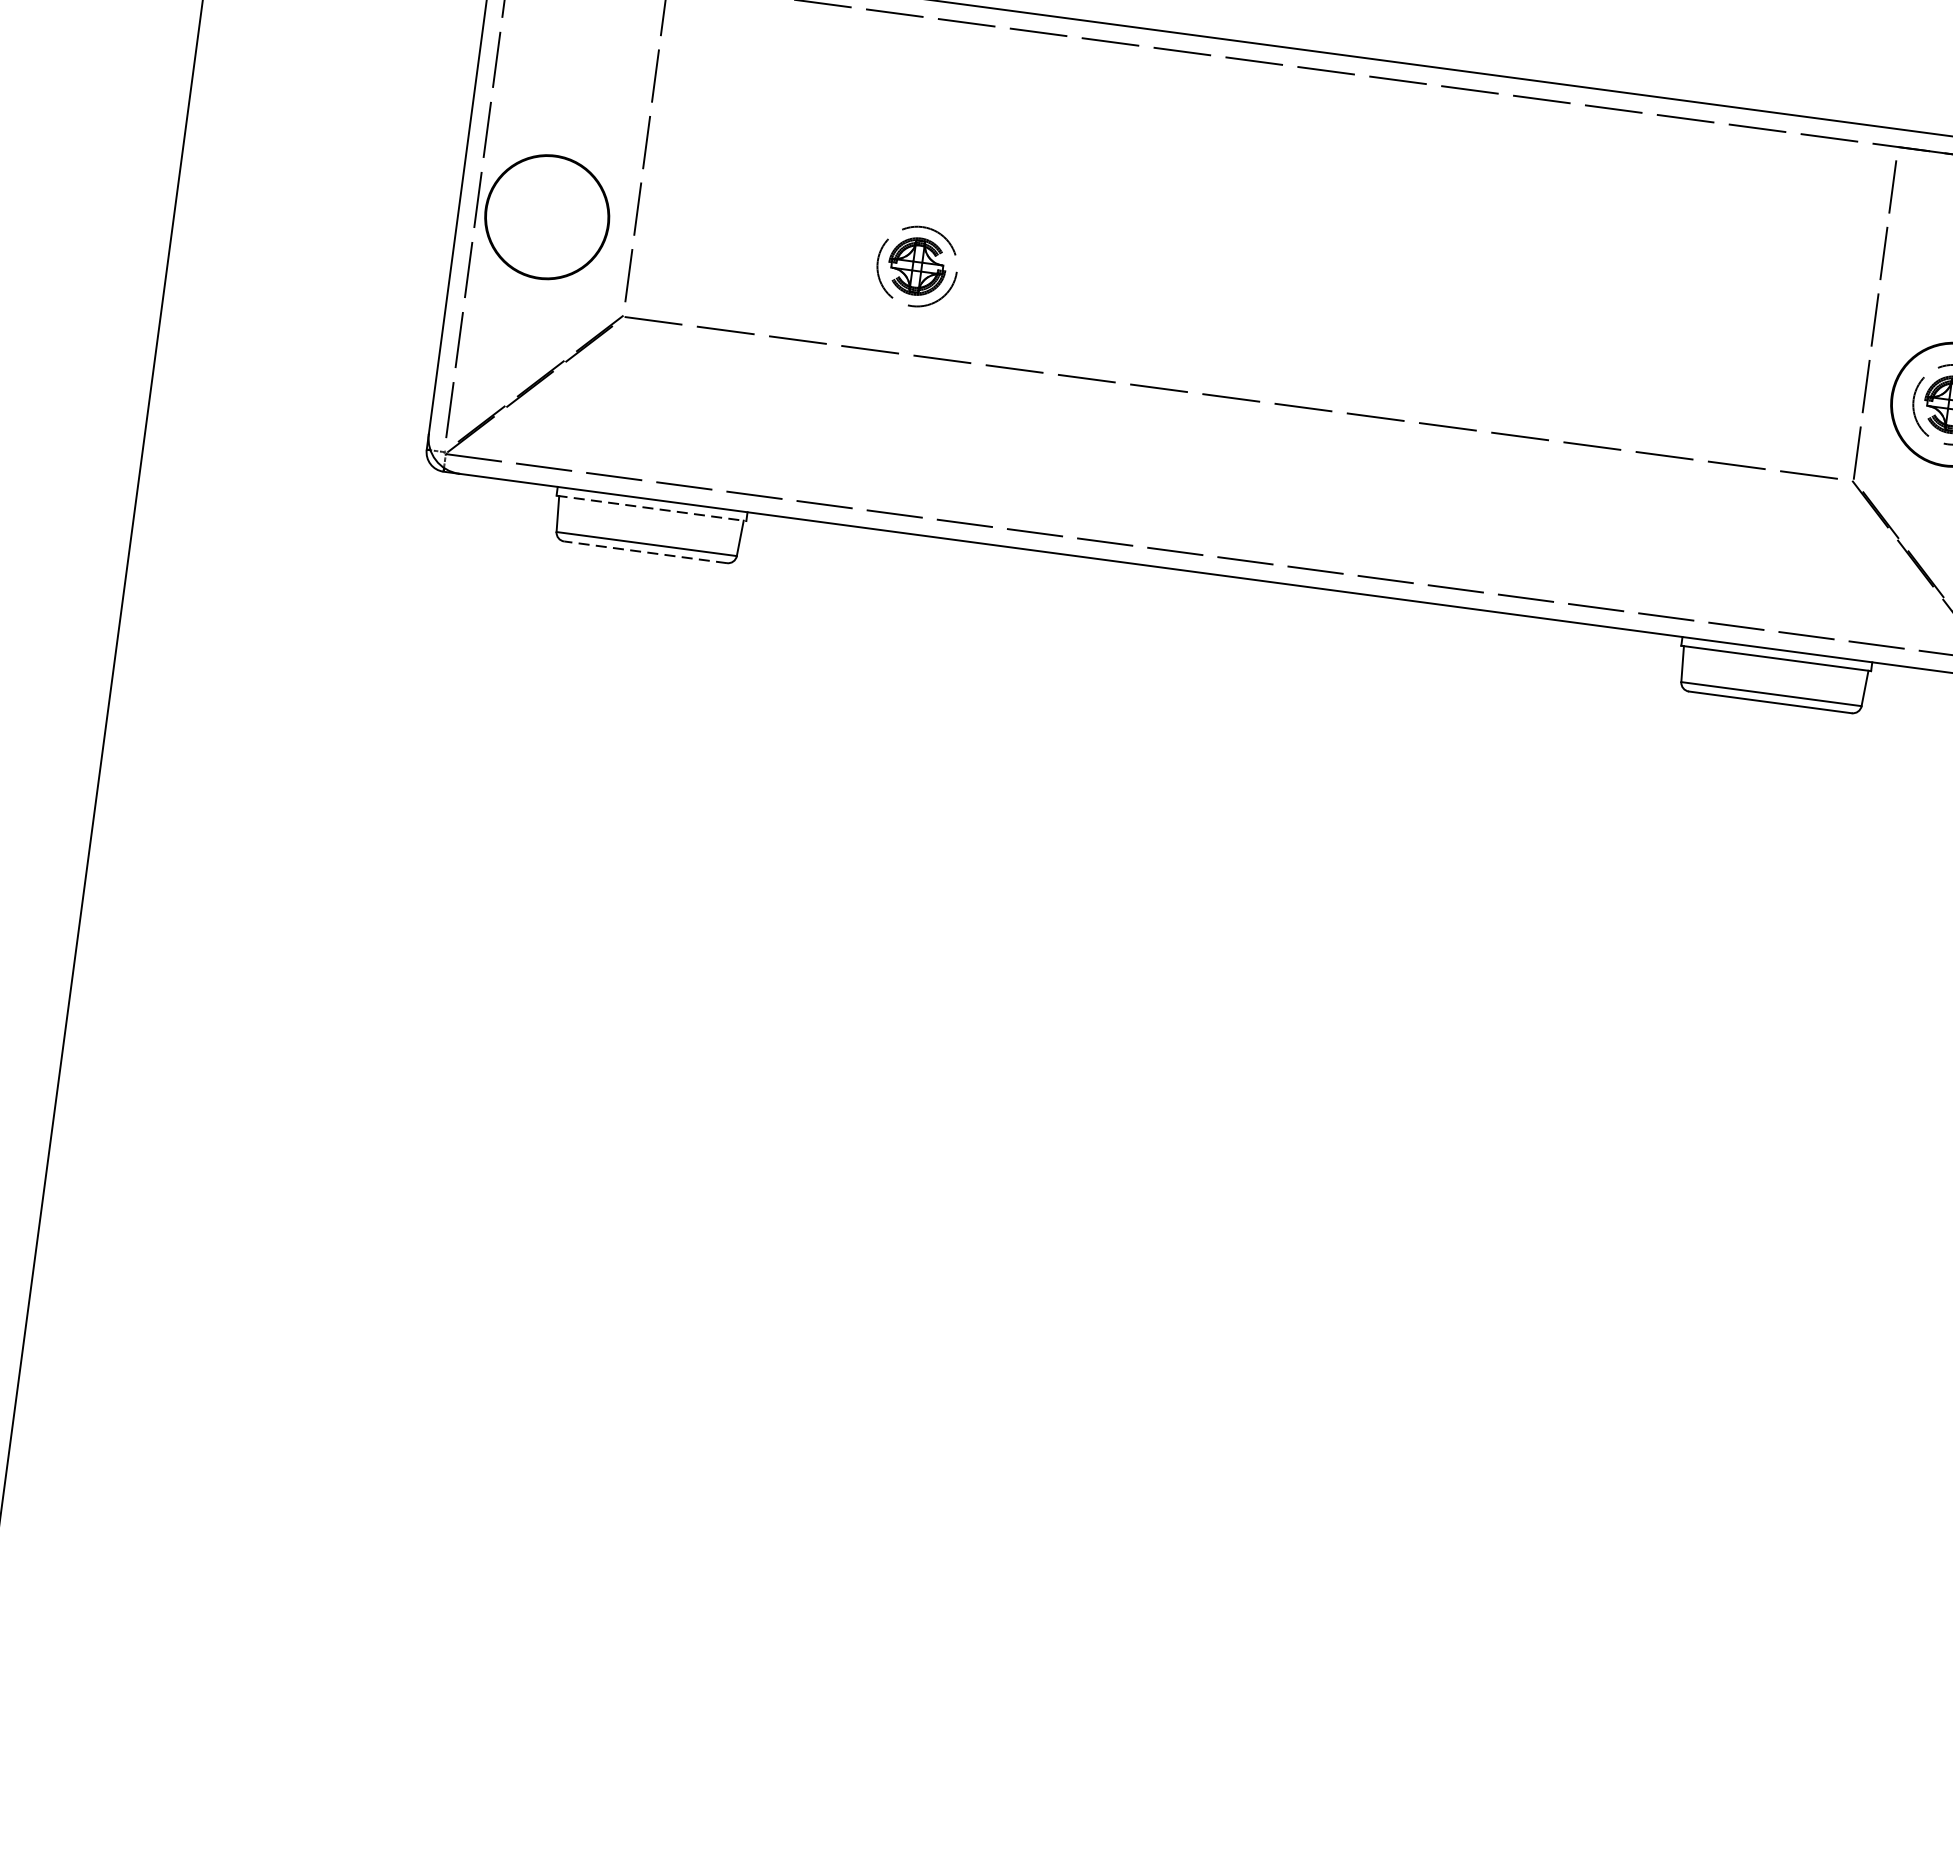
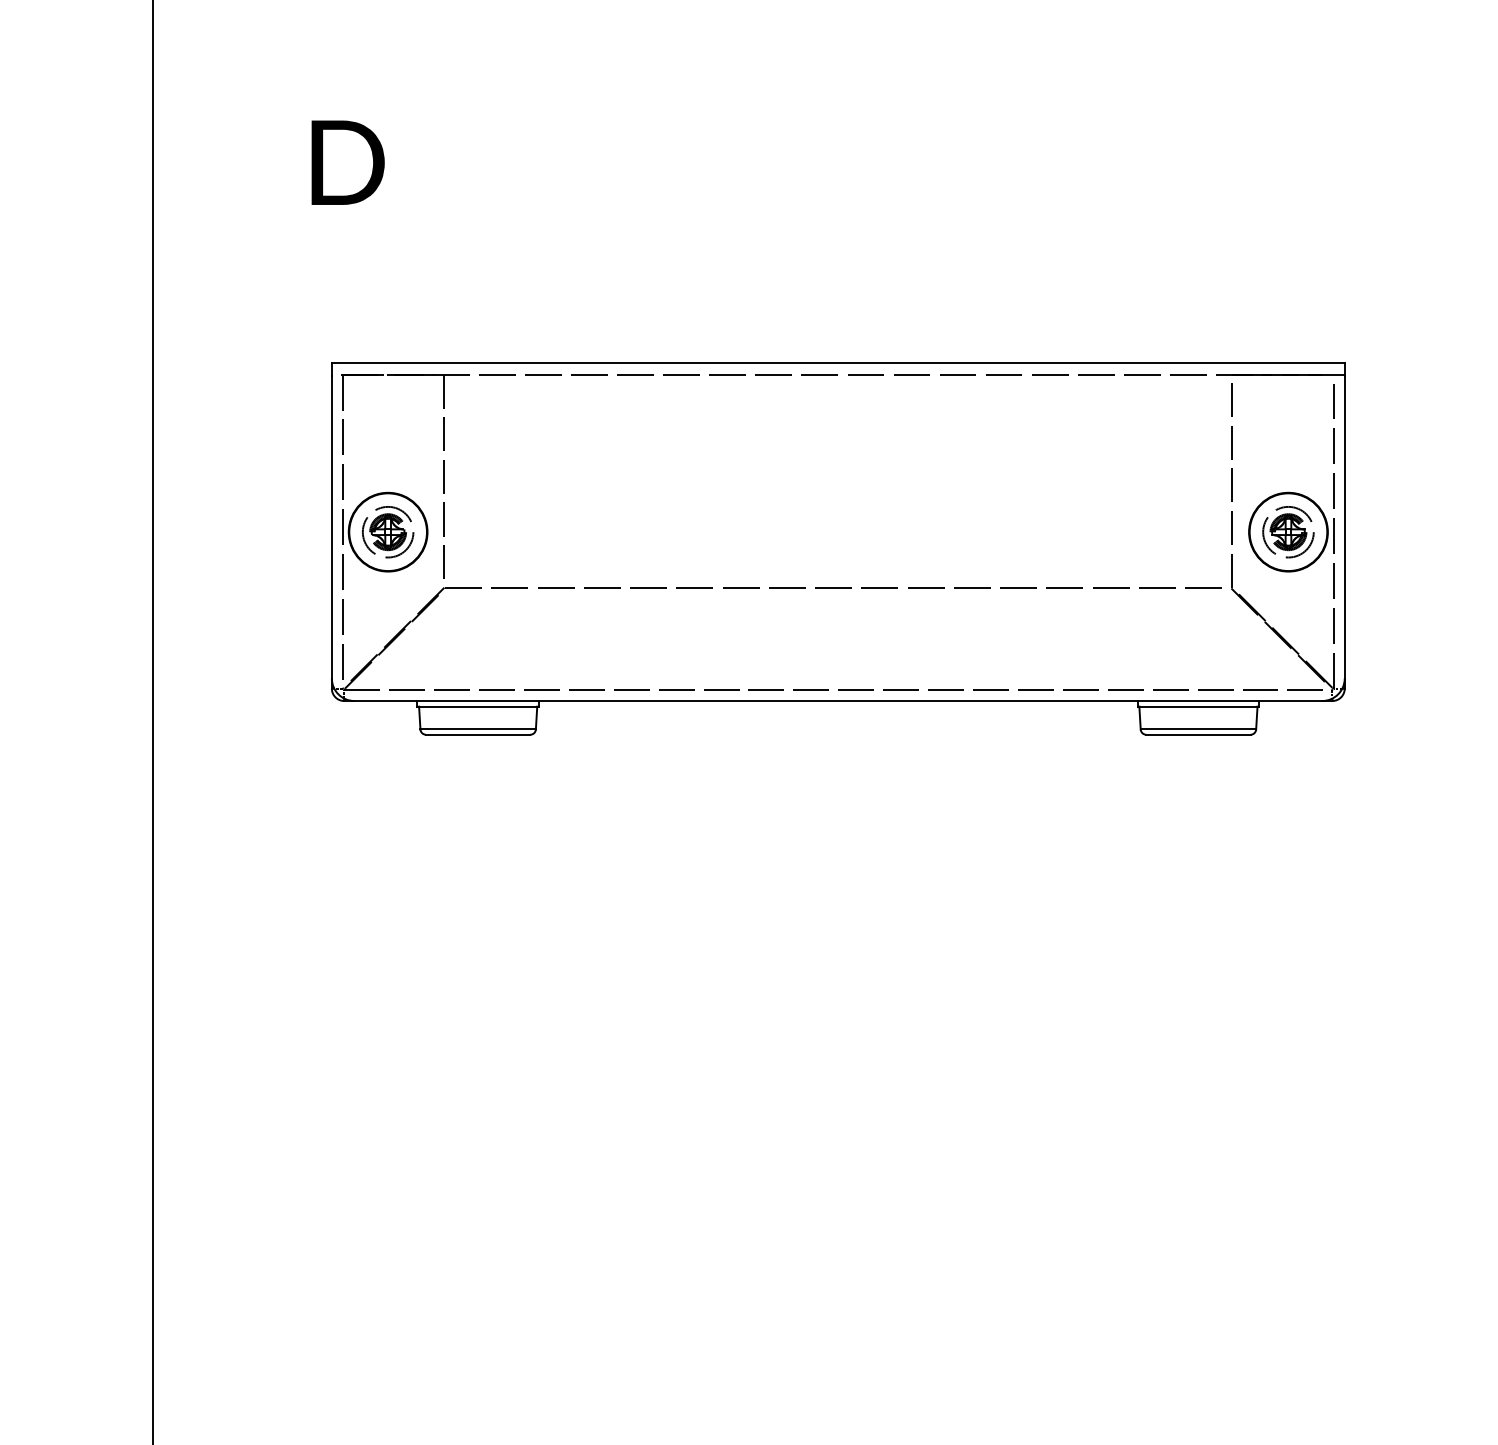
part: (917, 267) -> (388, 532), moved
line: (652, 508) -> (478, 706), dashed -> solid
line: (644, 551) -> (477, 734), dashed -> solid

